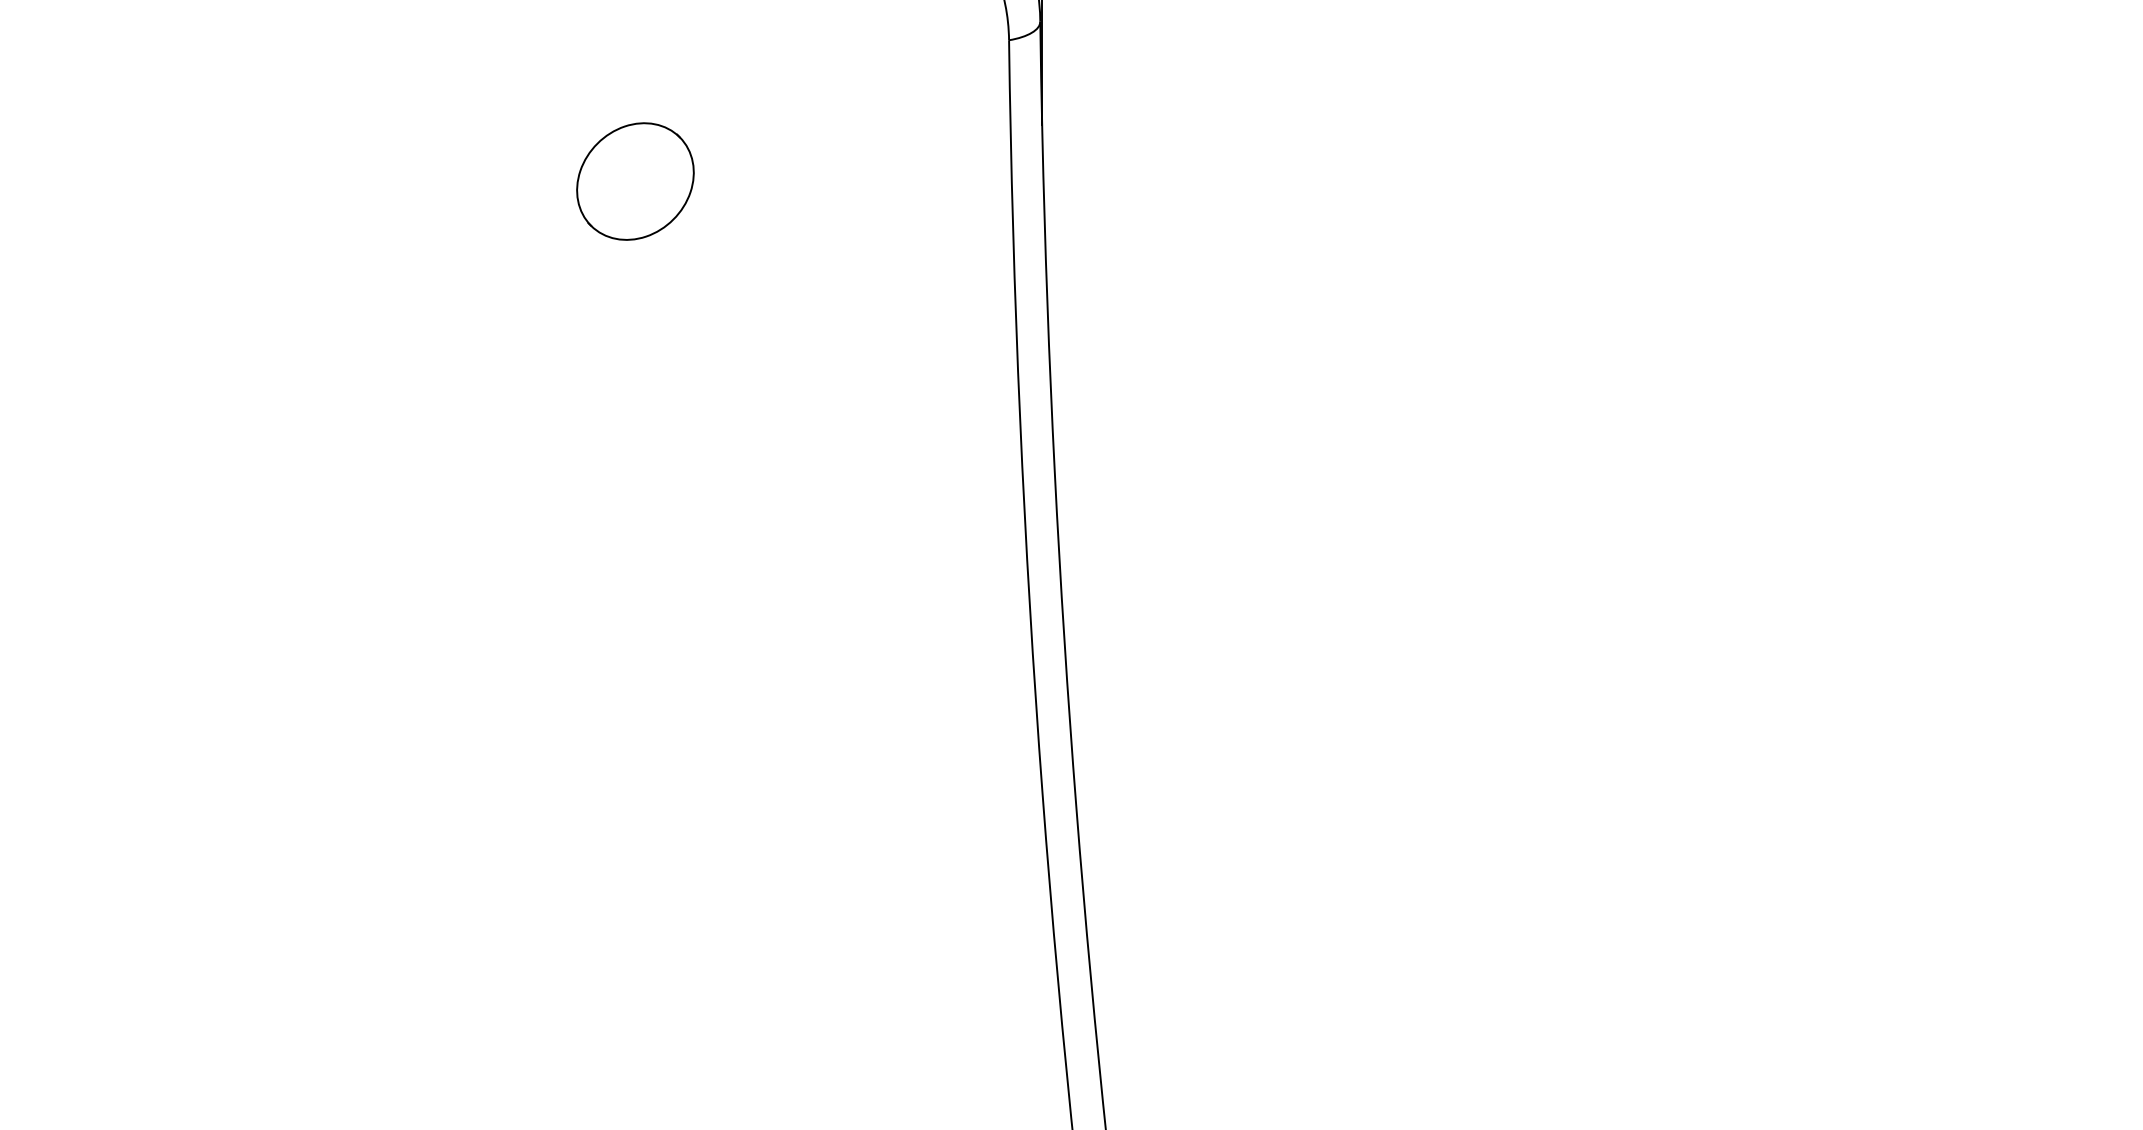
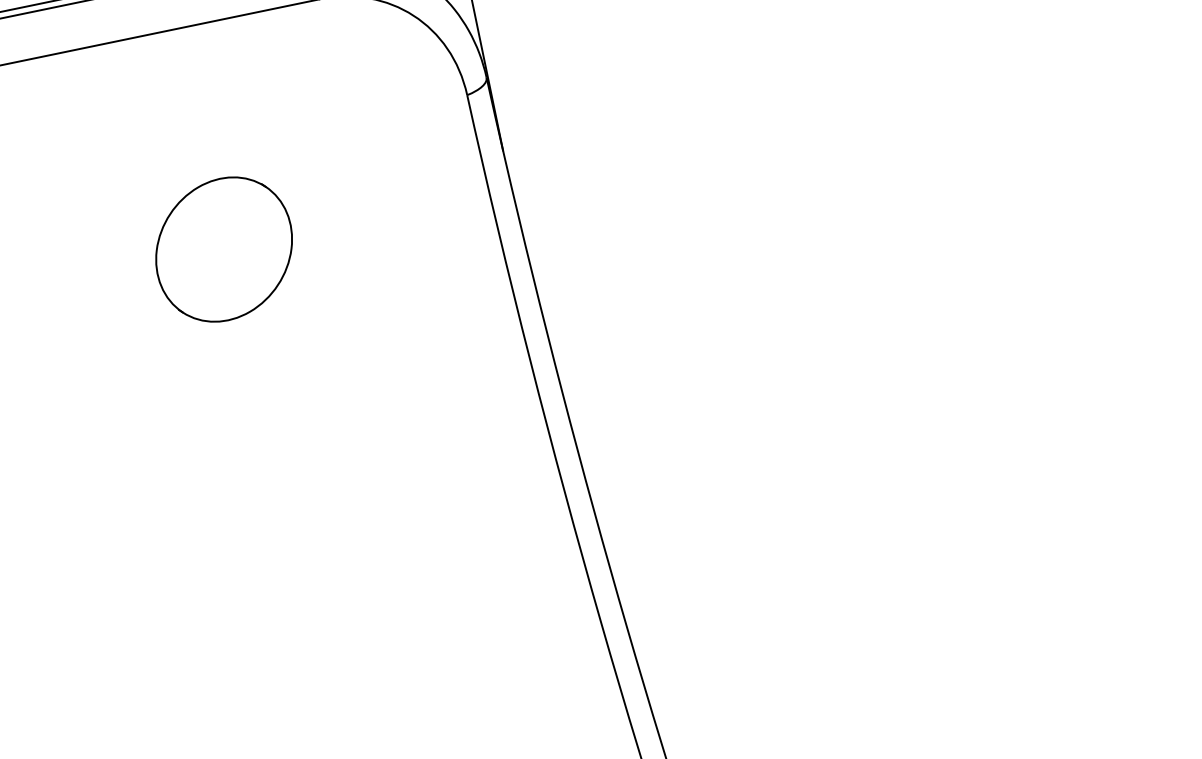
part: (635, 181) -> (224, 249), size x1.67

